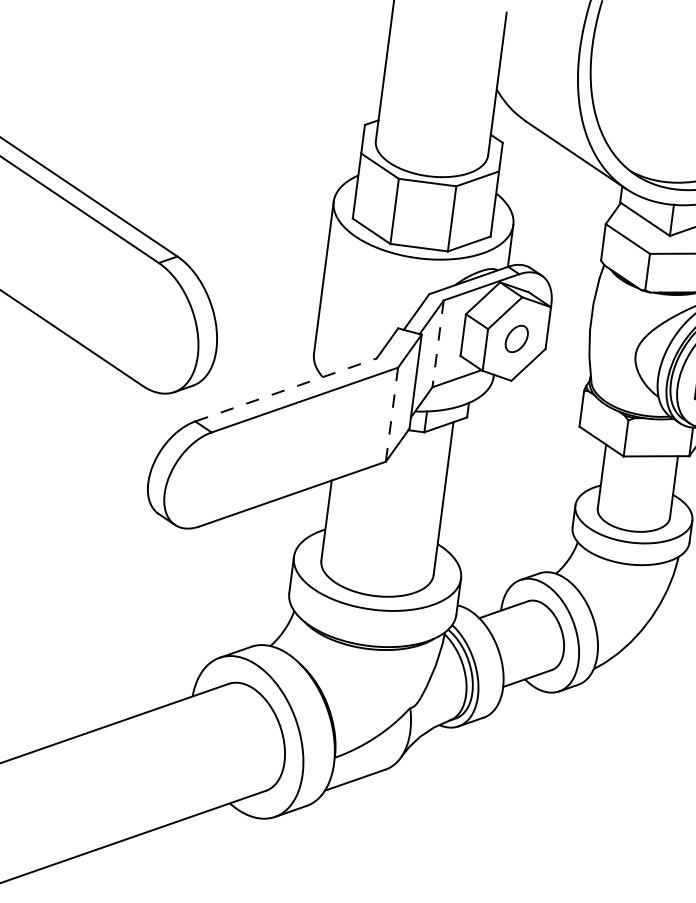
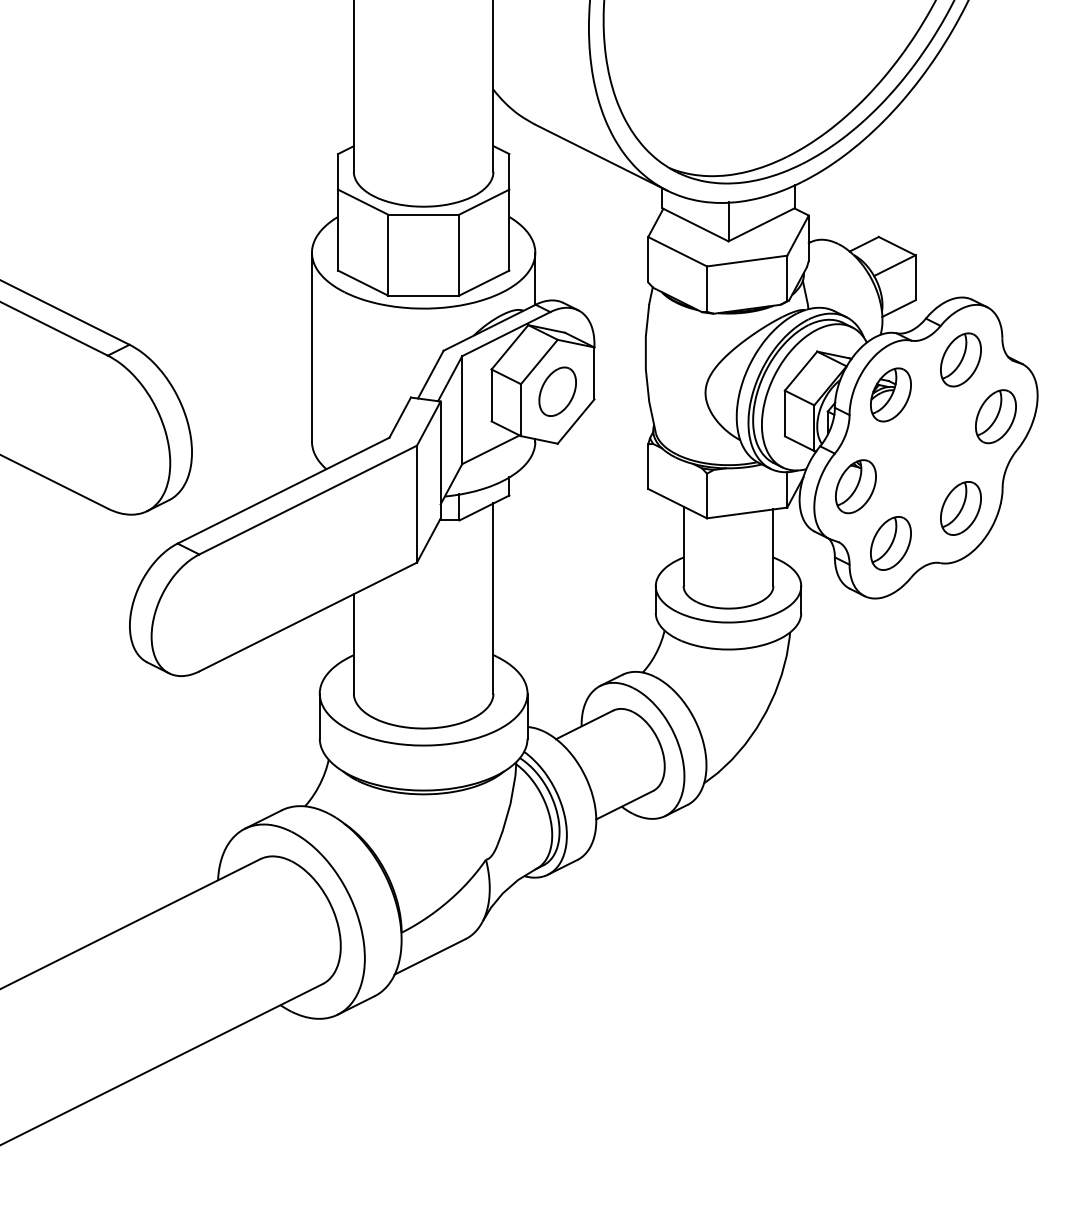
part: (516, 338) -> (557, 391), size x1.43
line: (438, 344) -> (462, 410), dashed -> solid
line: (286, 389) -> (283, 490), dashed -> solid
line: (392, 415) -> (417, 504), dashed -> solid

